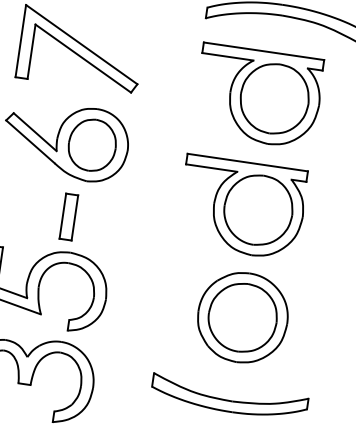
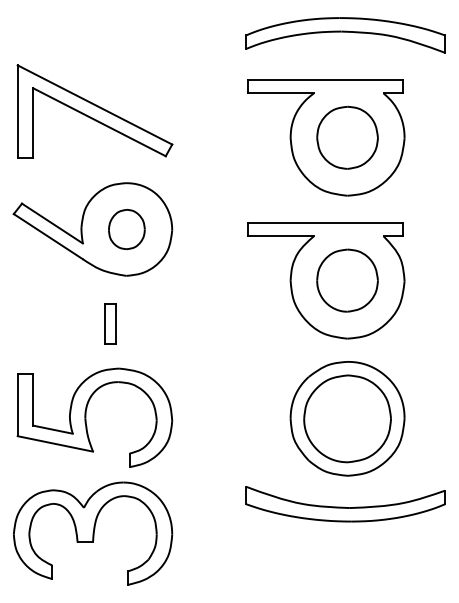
part: (274, 98) -> (347, 137), size x0.7
part: (92, 145) -> (126, 229), size x0.6
part: (258, 210) -> (347, 280), size x0.7
part: (69, 216) -> (110, 323), size x0.7
part: (229, 398) -> (345, 504), moved

